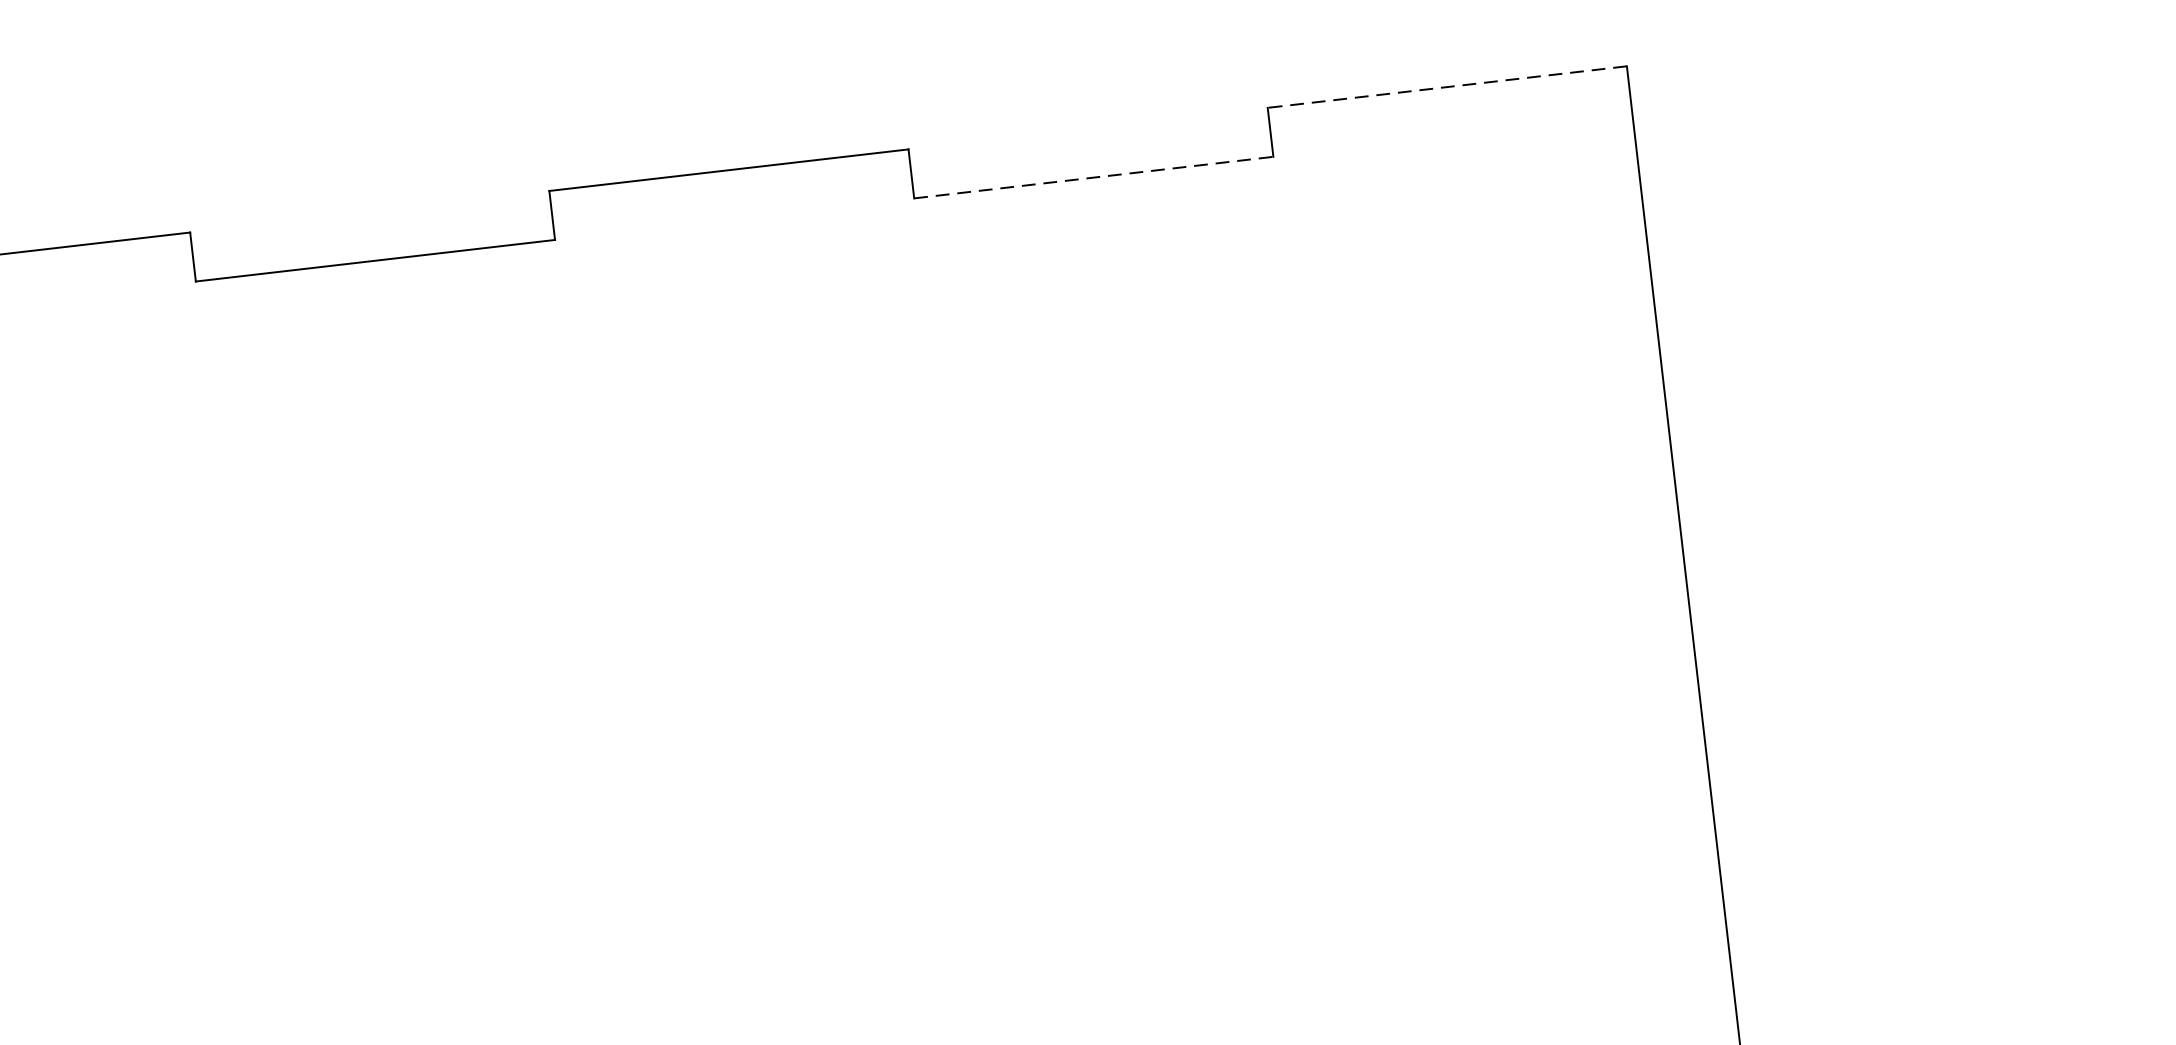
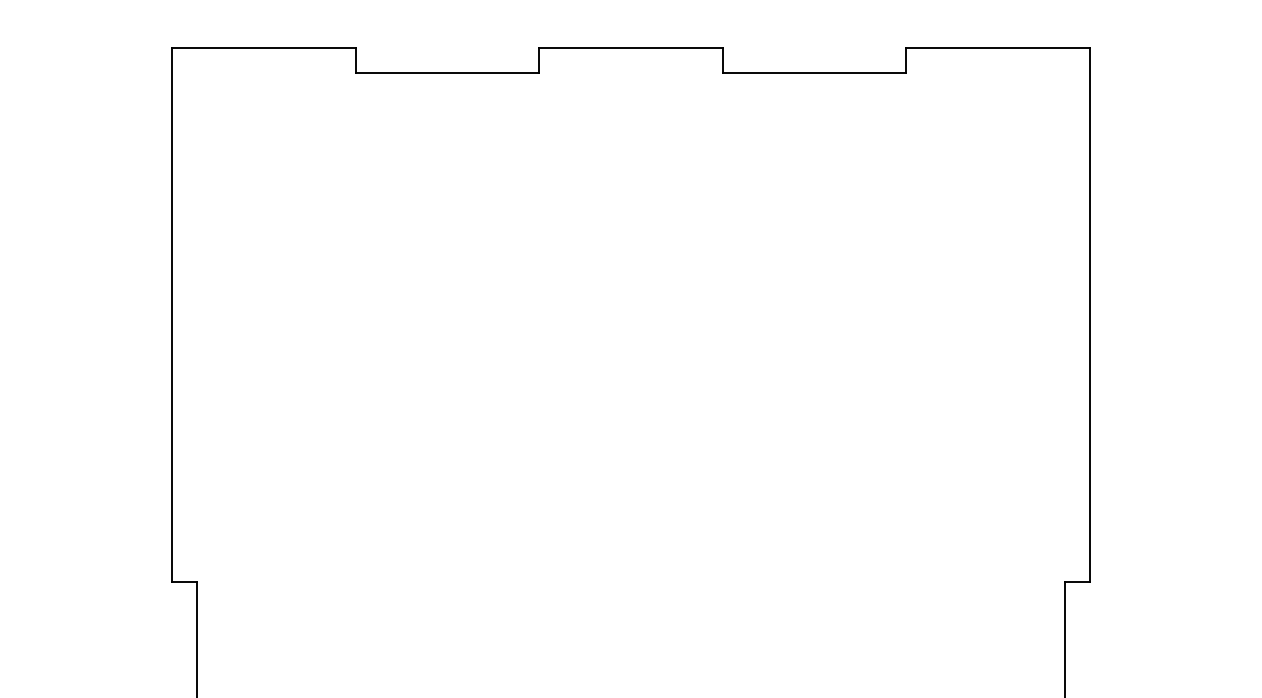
line: (1448, 87) -> (998, 48), dashed -> solid
line: (1093, 177) -> (814, 73), dashed -> solid

